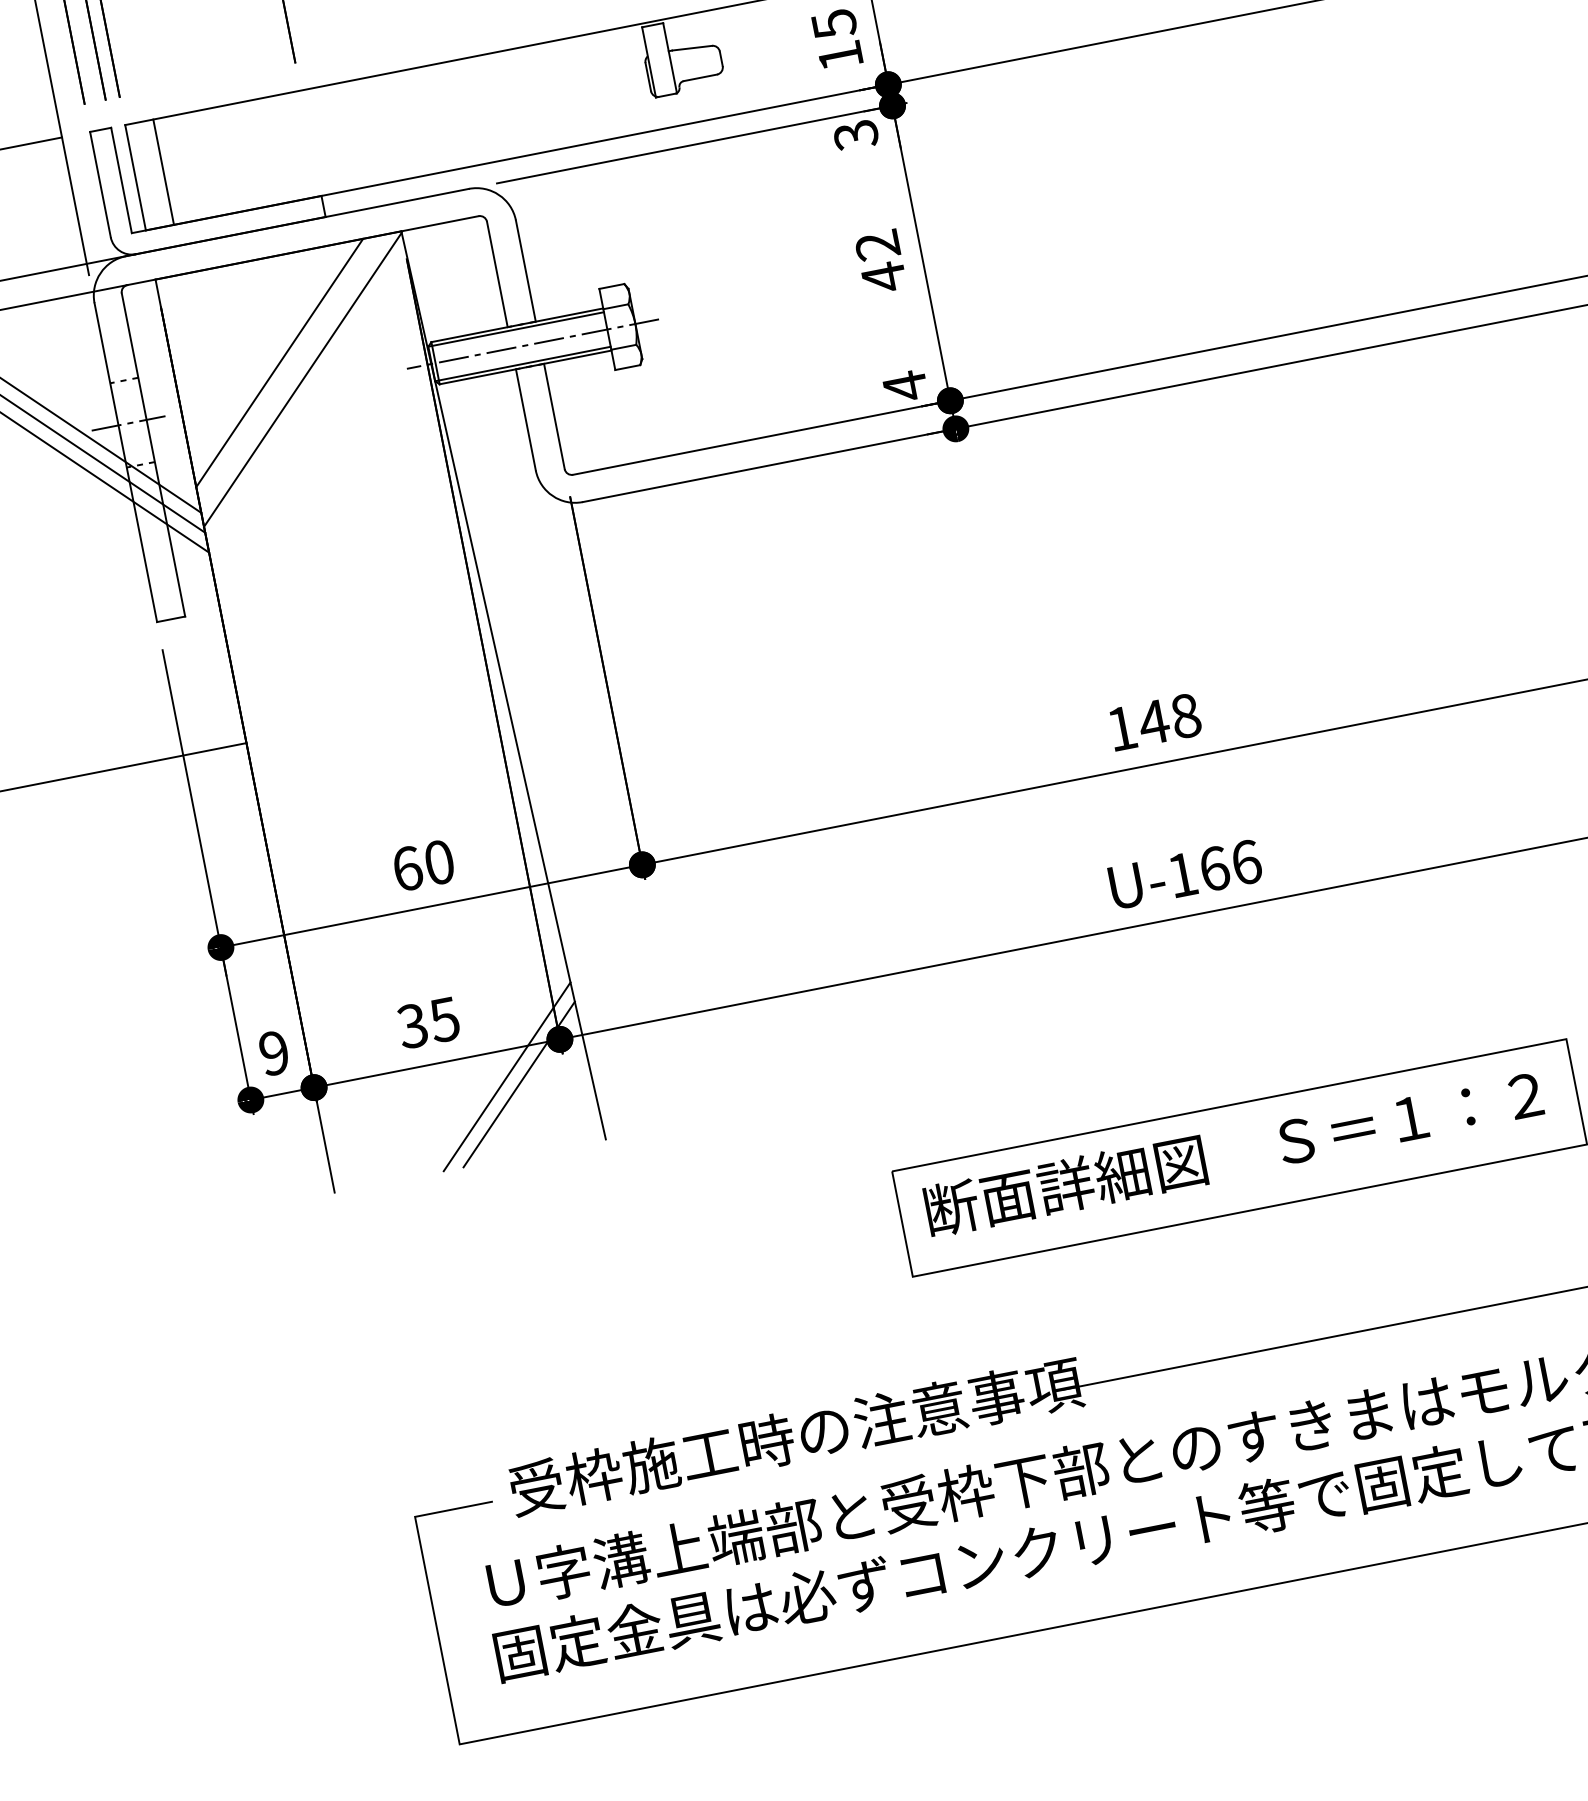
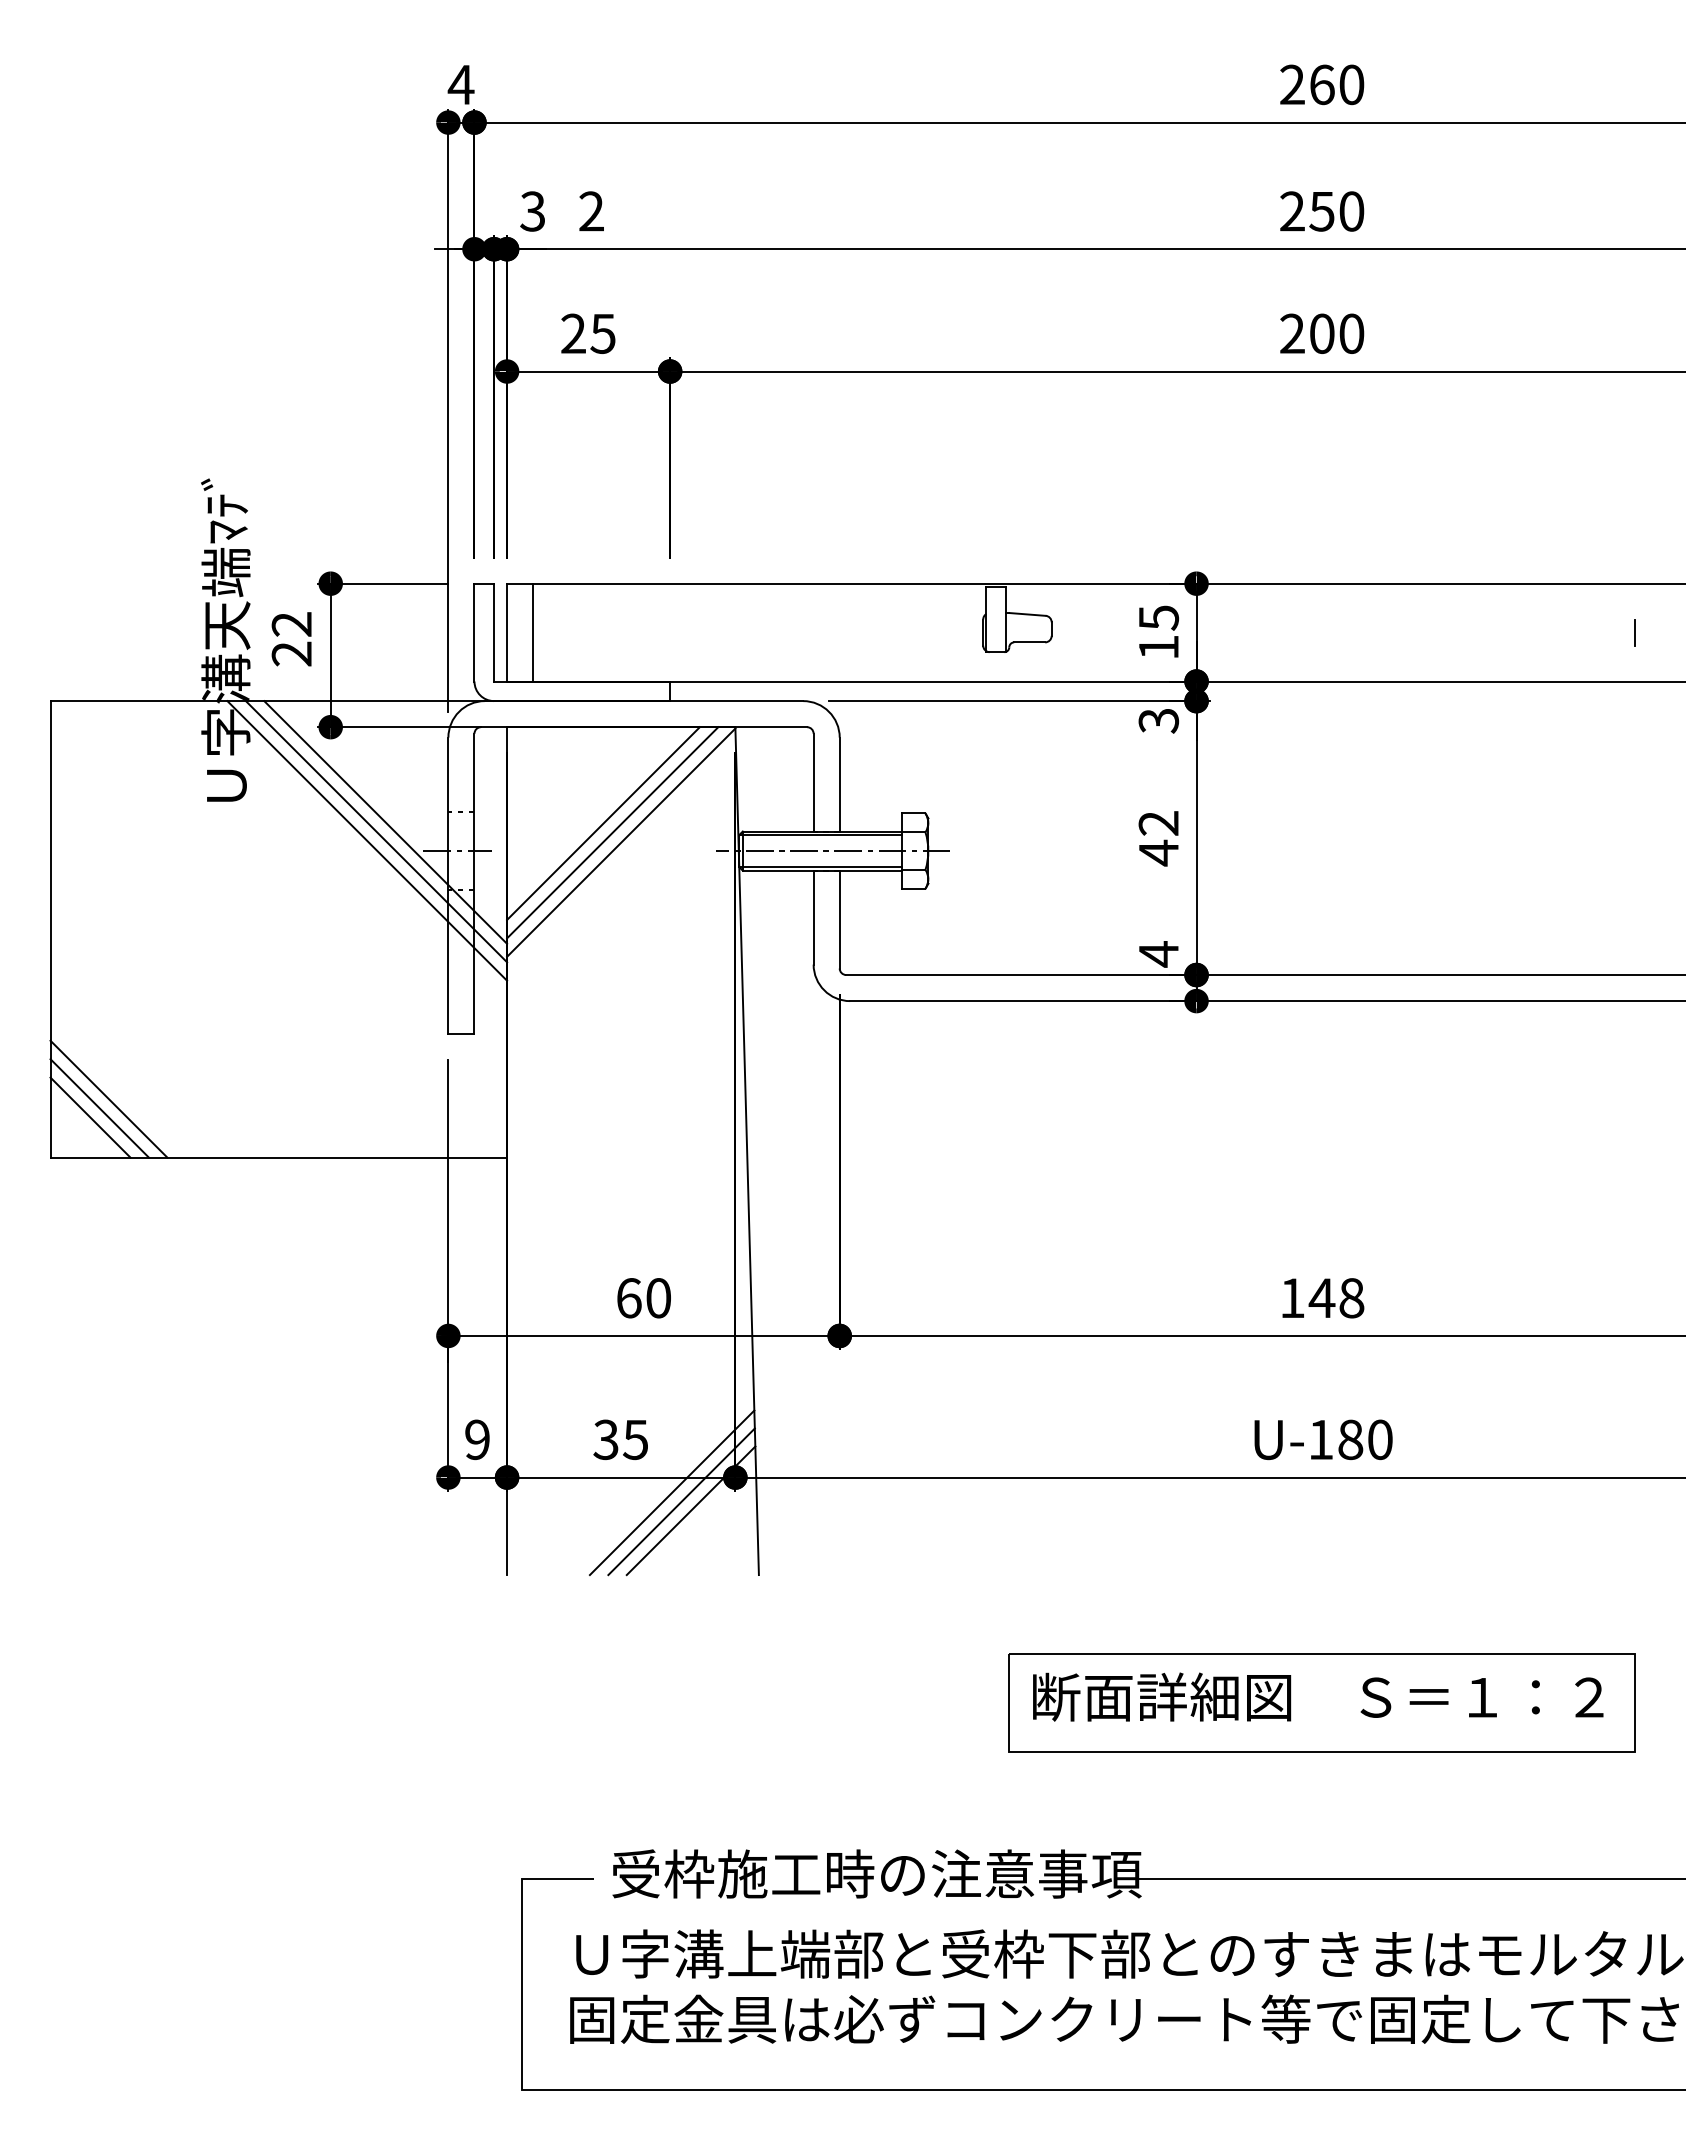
line: (291, 370) -> (612, 832), added
text: (1230, 865) -> (1365, 1439), U-166 -> U-180
line: (494, 1068) -> (671, 1492), added

